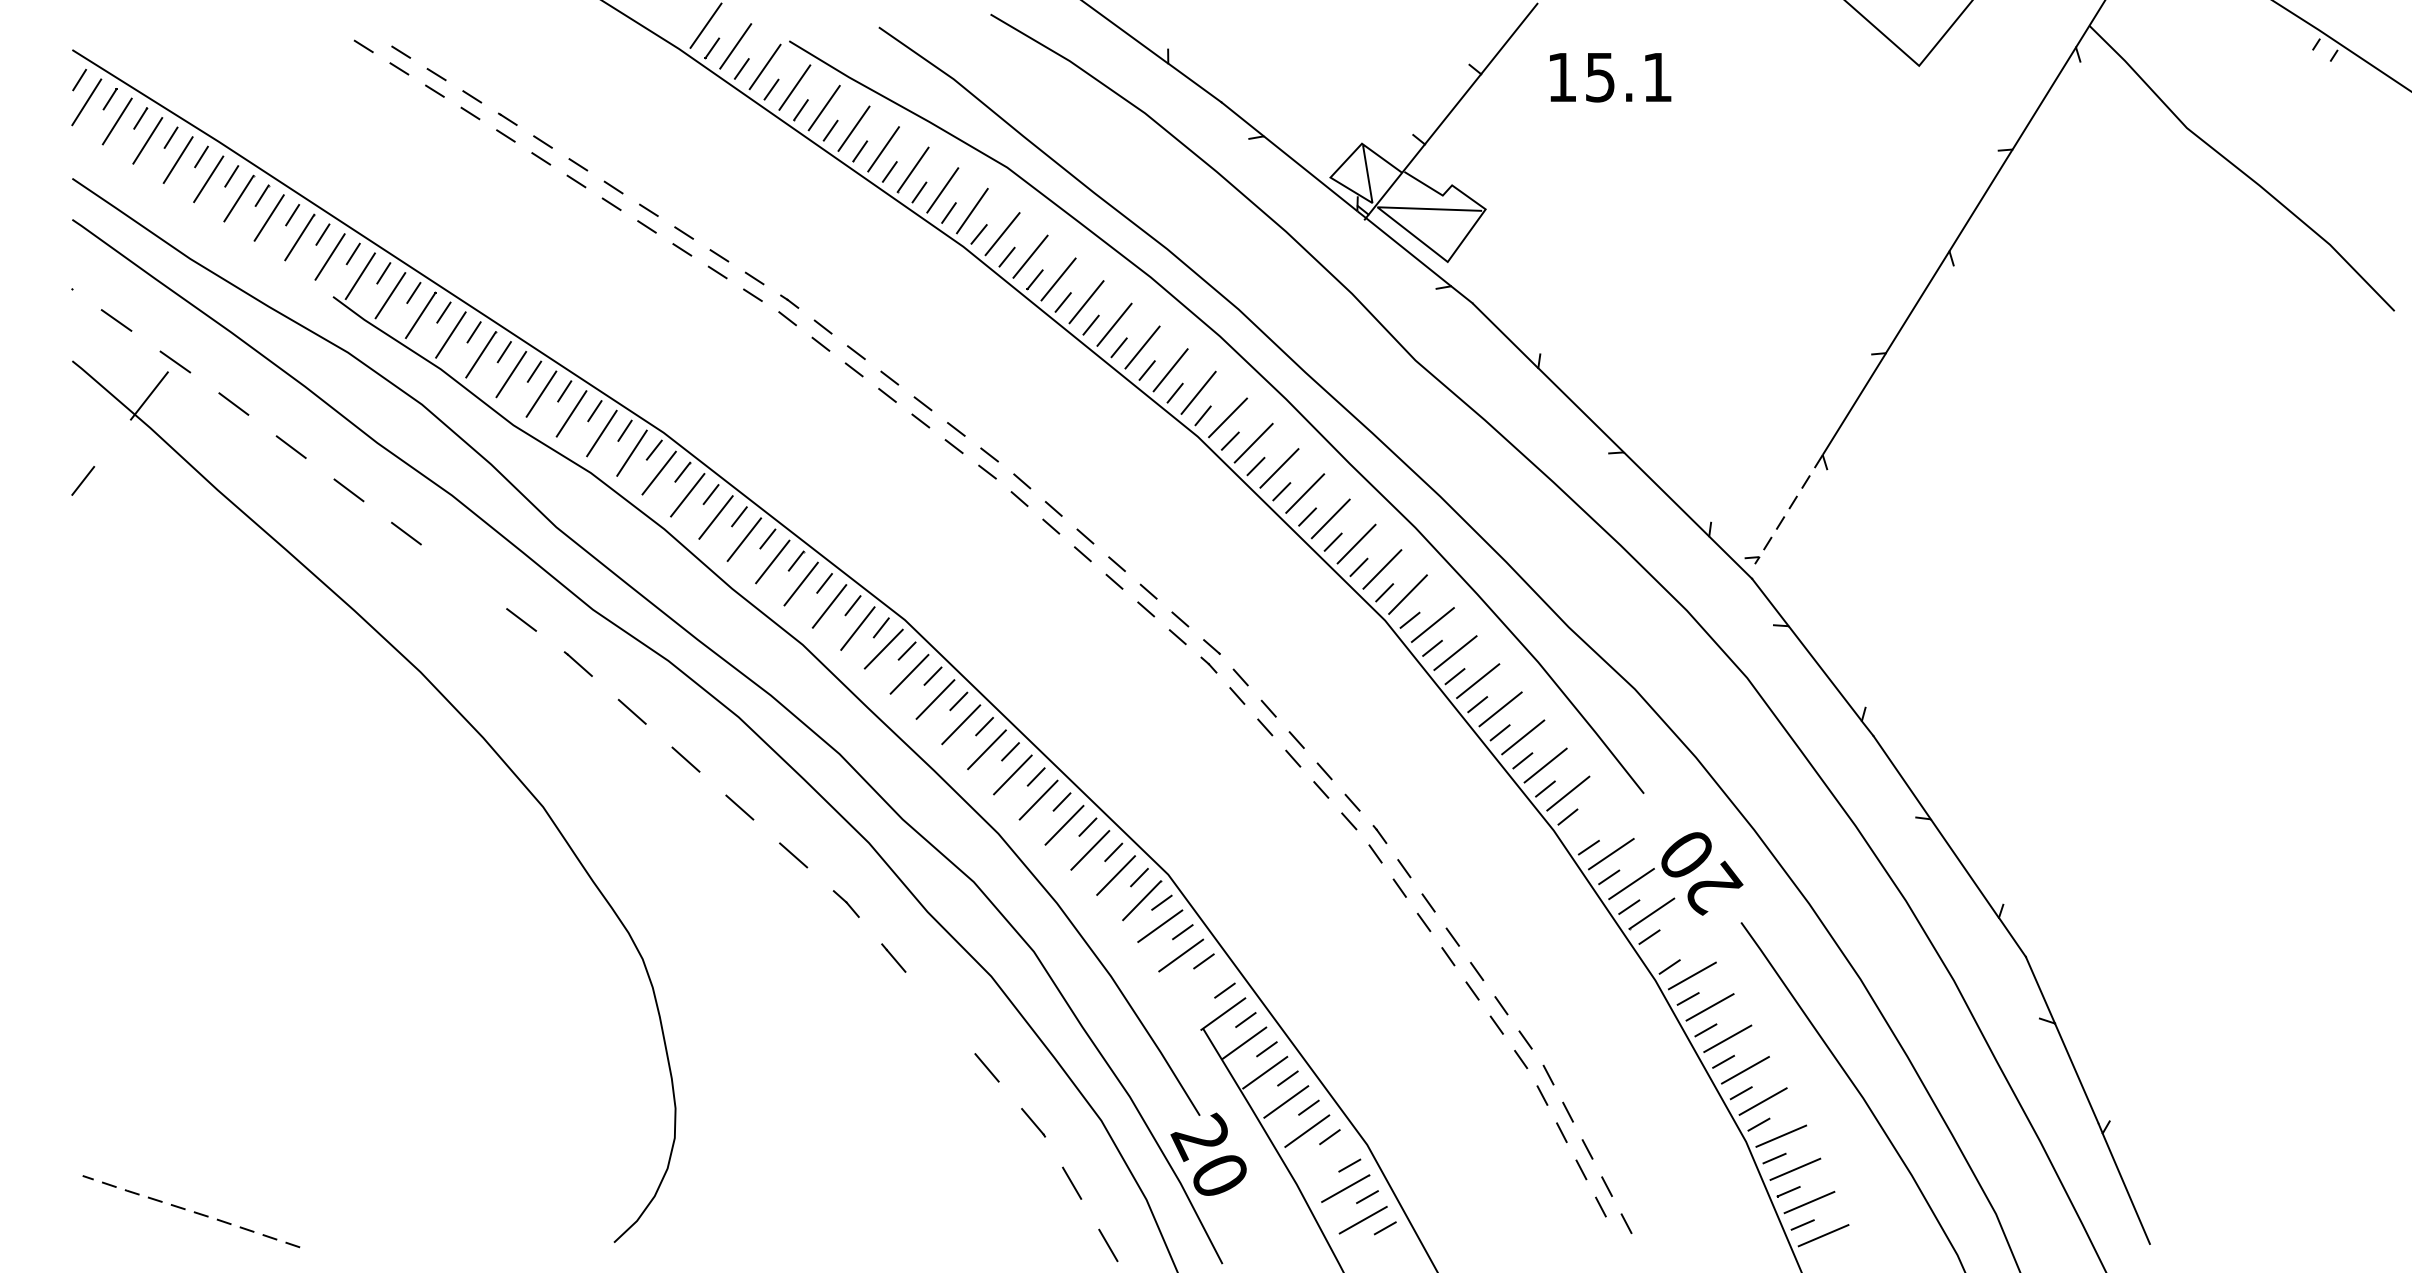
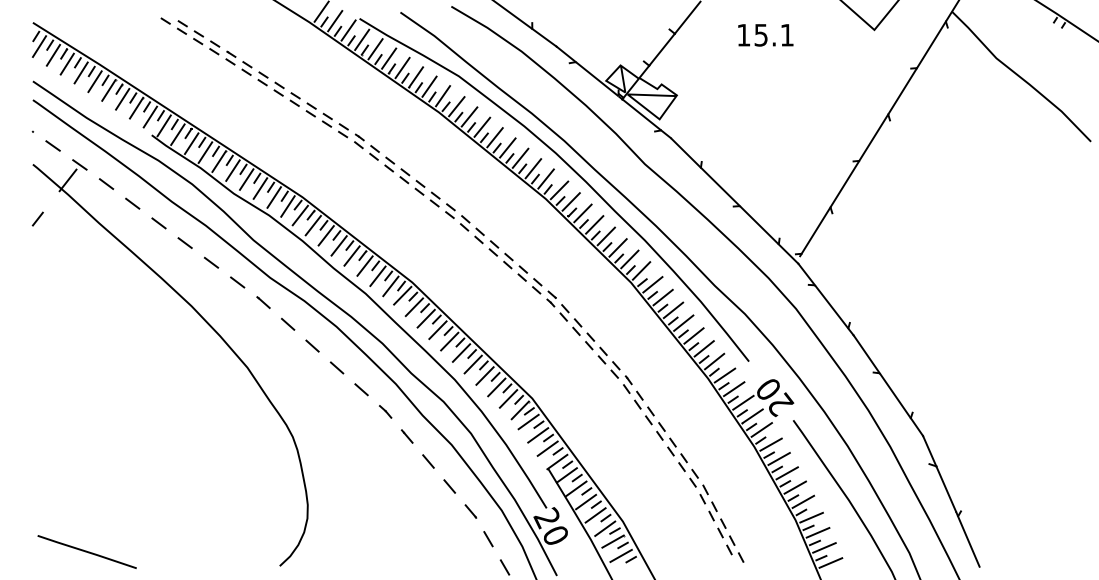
text: (1609, 77) -> (765, 35), moved
line: (1789, 505) -> (815, 230), dashed -> solid
line: (464, 576) -> (211, 262), added
line: (1590, 824) -> (724, 375), added
line: (1671, 942) -> (761, 429), added
line: (1201, 984) -> (547, 448), added
line: (940, 1012) -> (428, 461), added
line: (1328, 1159) -> (605, 528), added
line: (192, 1210) -> (87, 551), dashed -> solid

